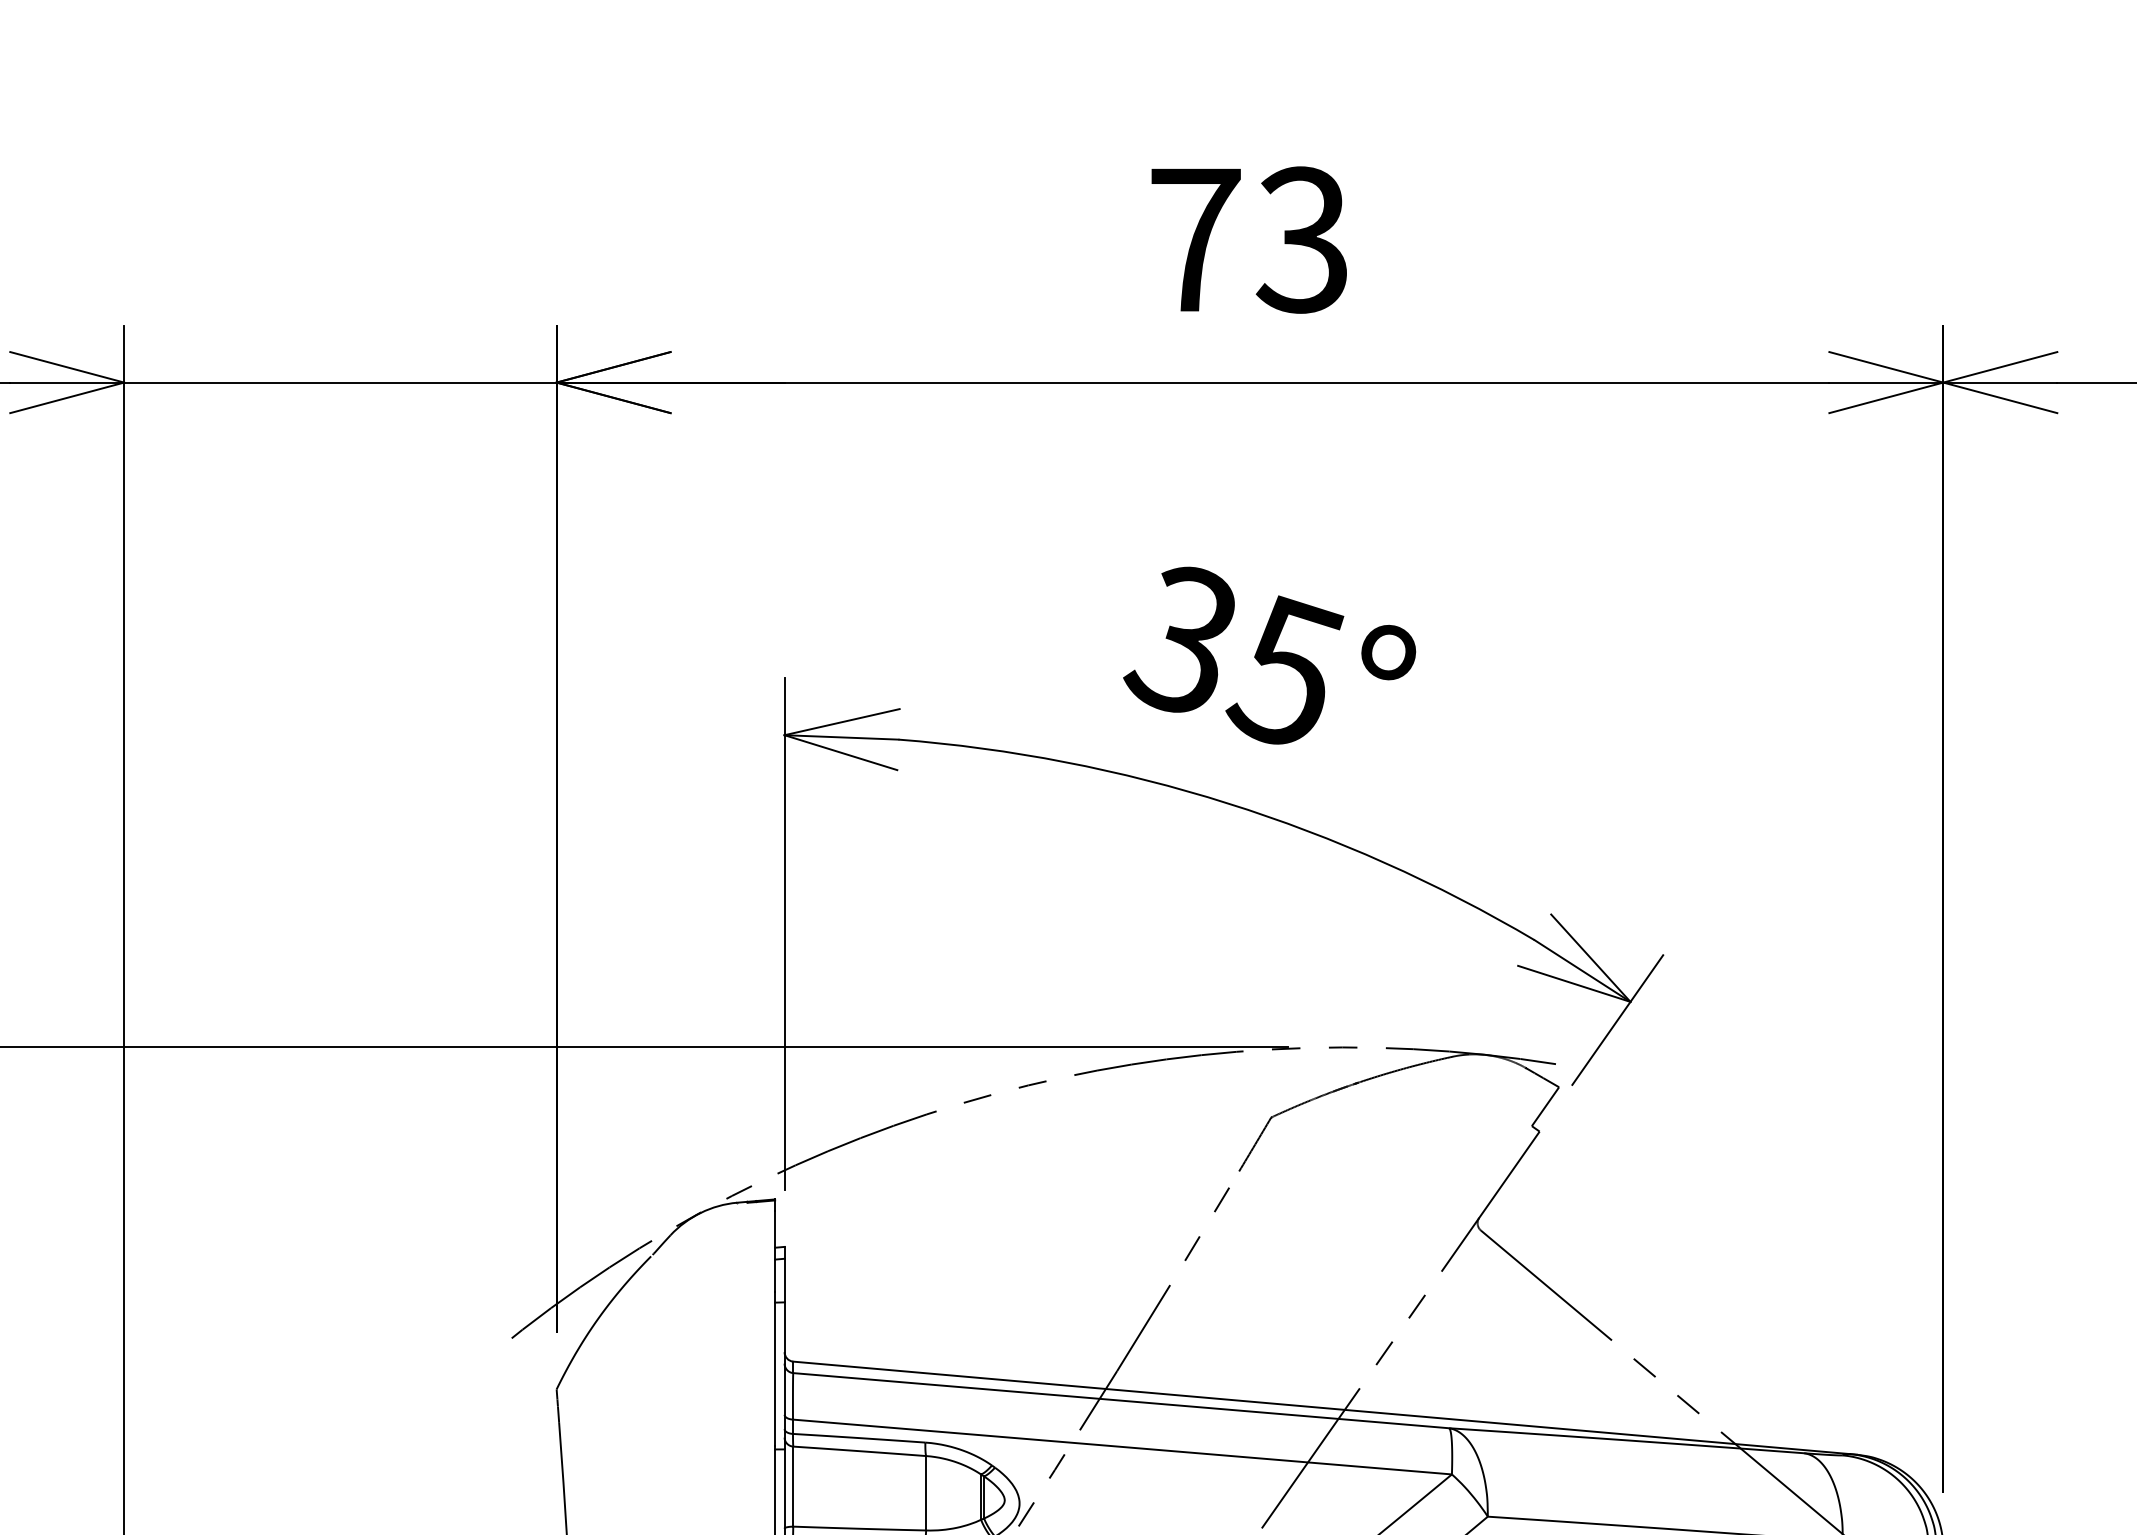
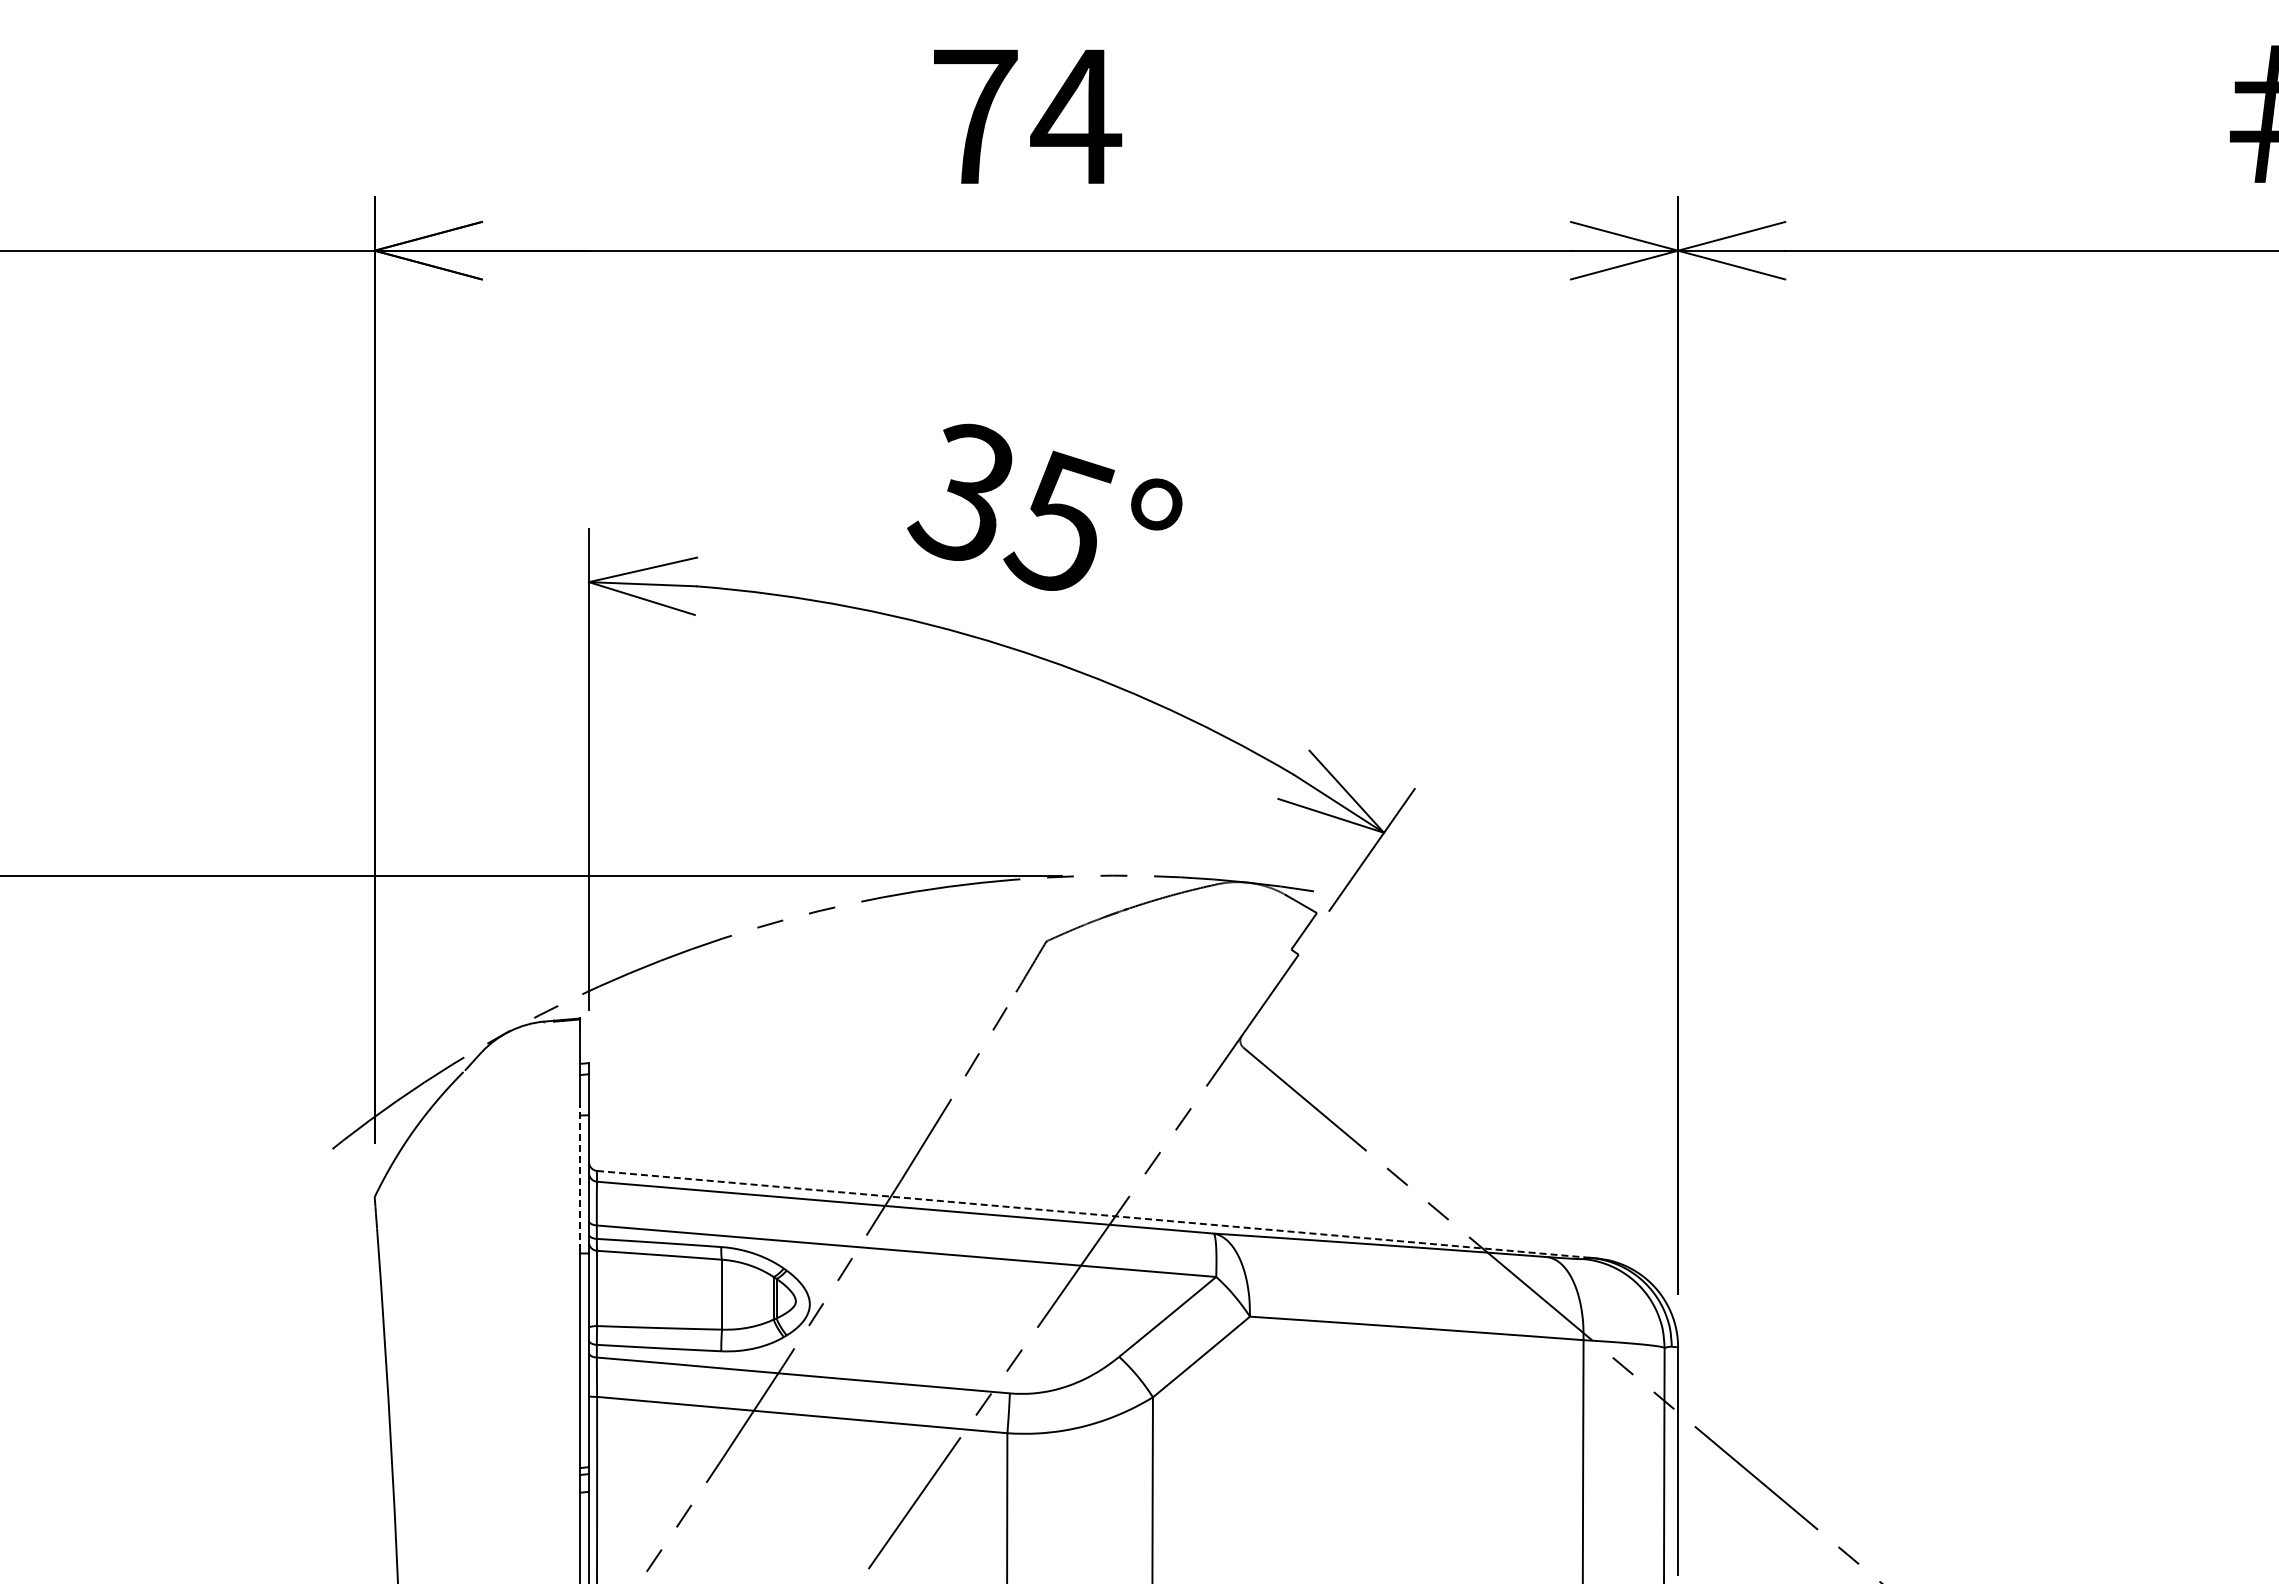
text: (1303, 239) -> (1076, 116), 73 -> 74
line: (775, 1368) -> (580, 1177), solid -> dashed
line: (1321, 1407) -> (1093, 1214), solid -> dashed

